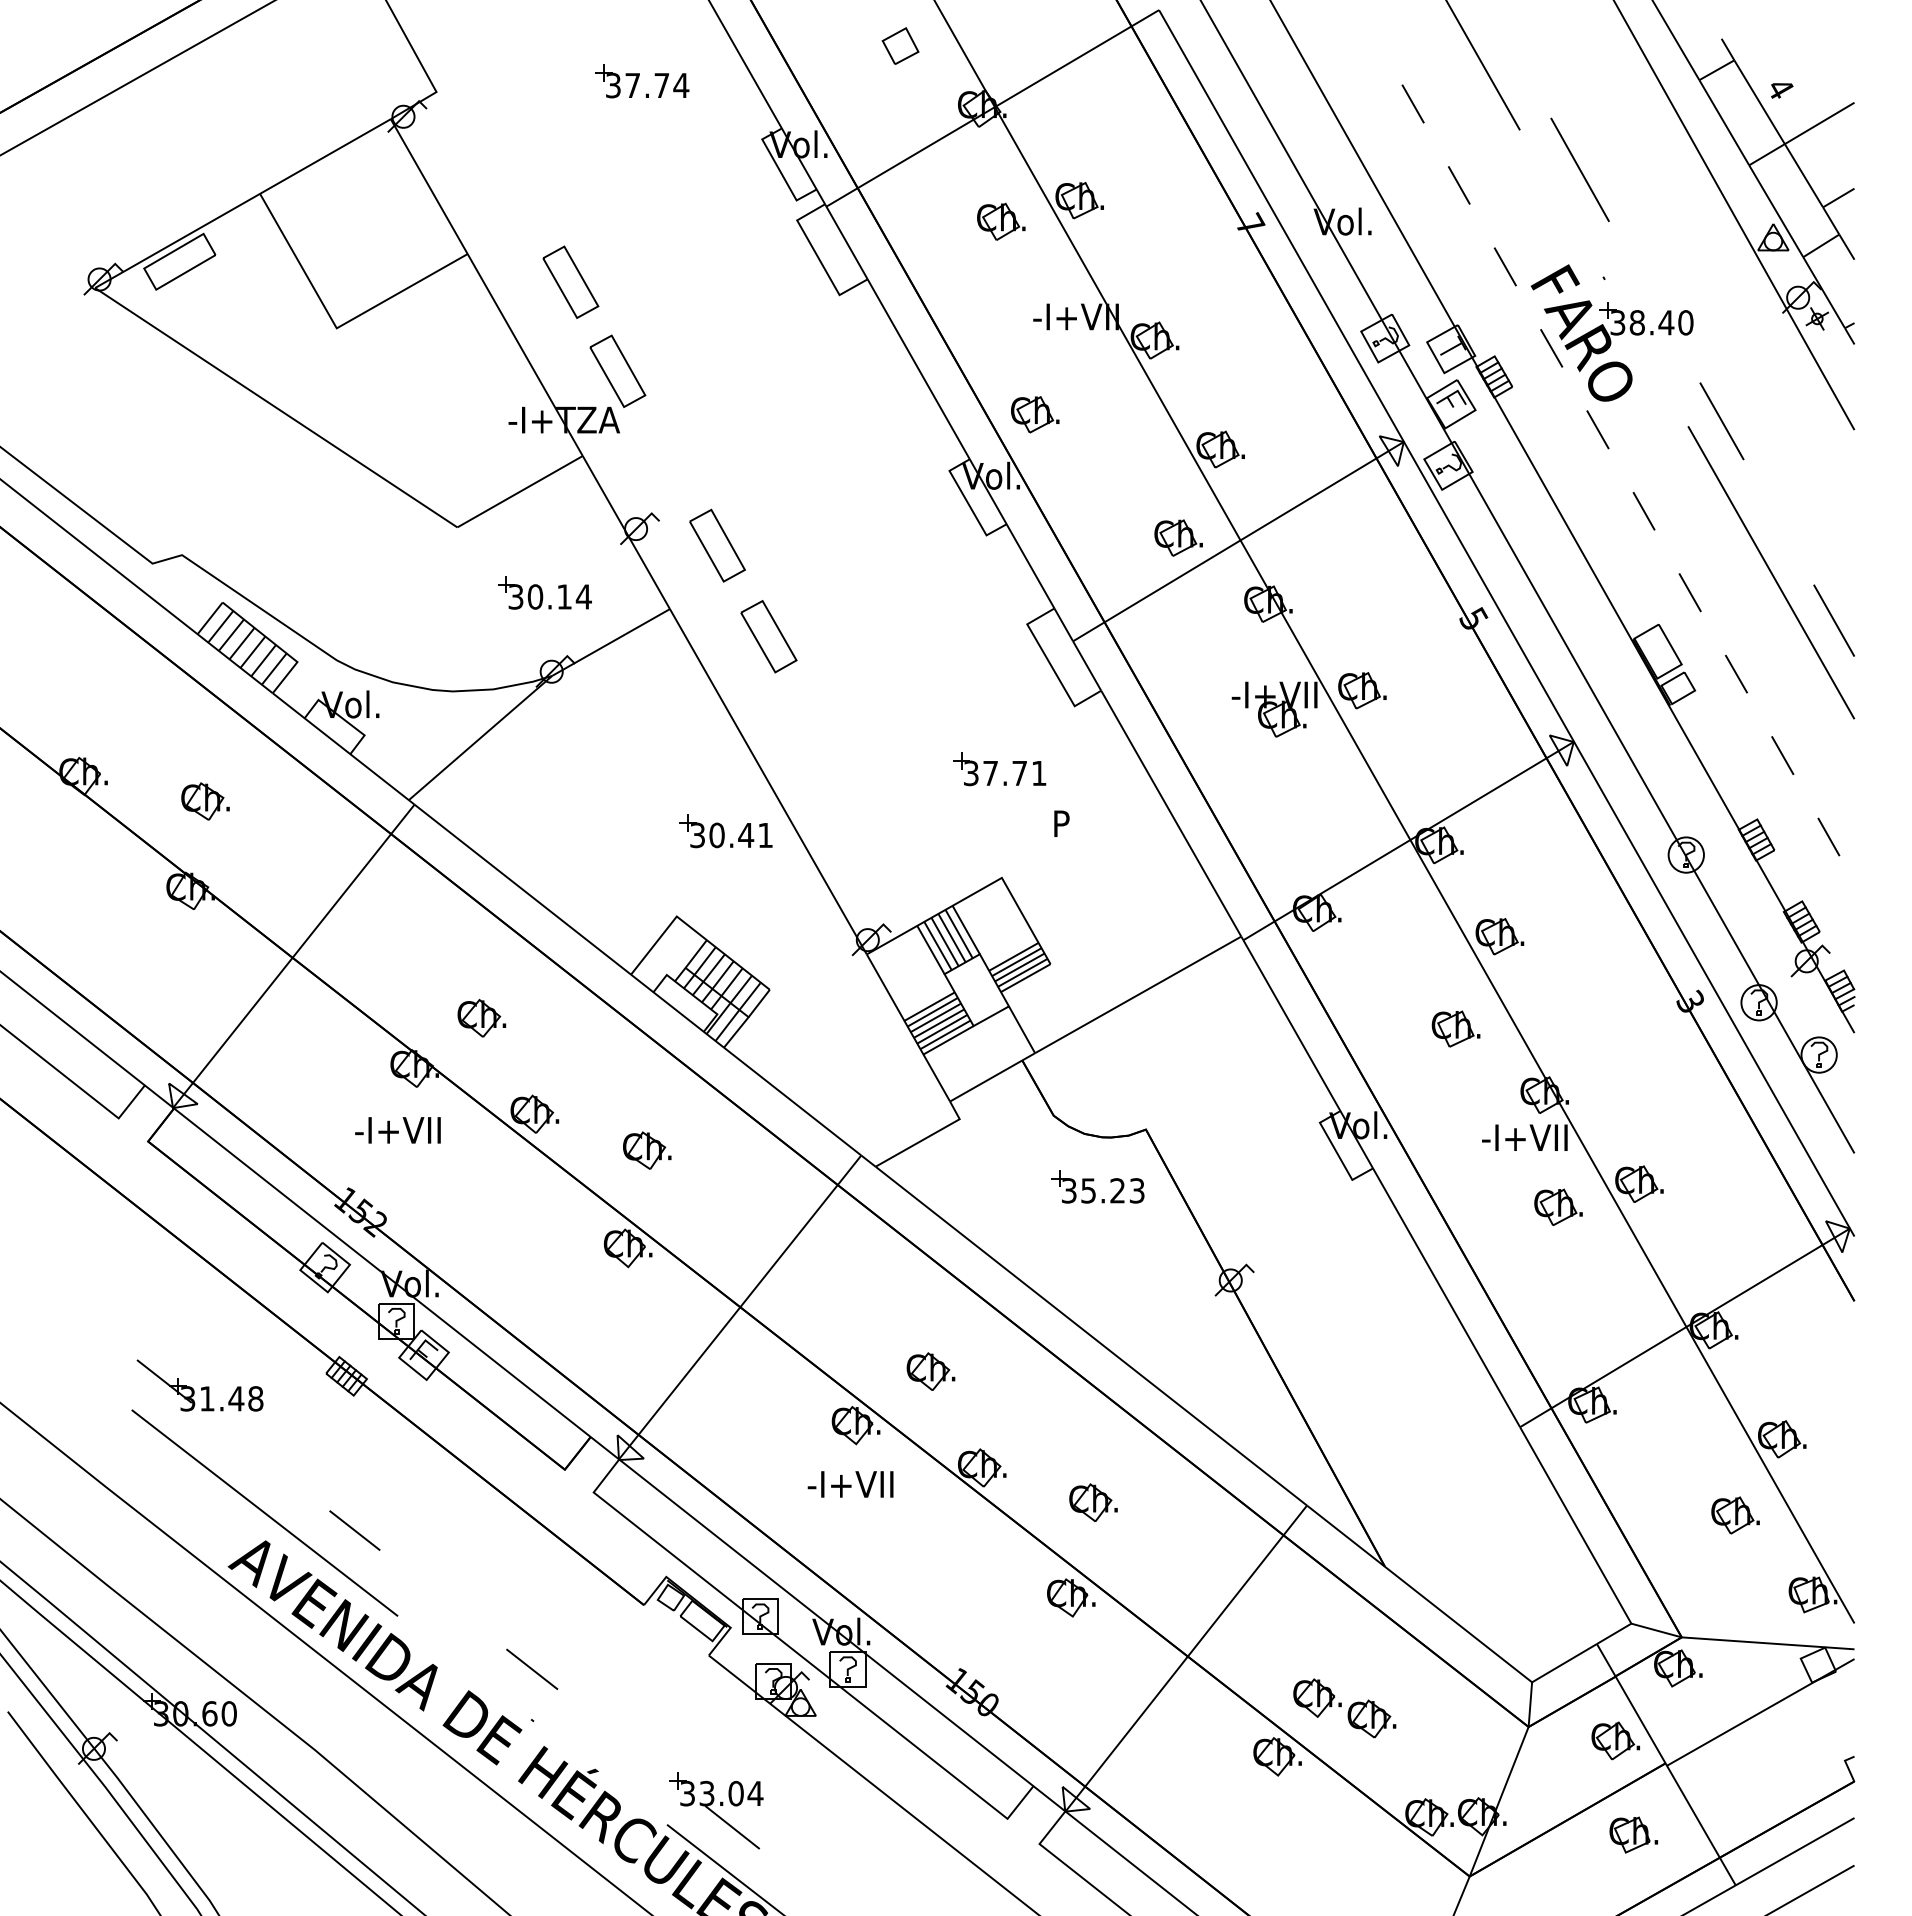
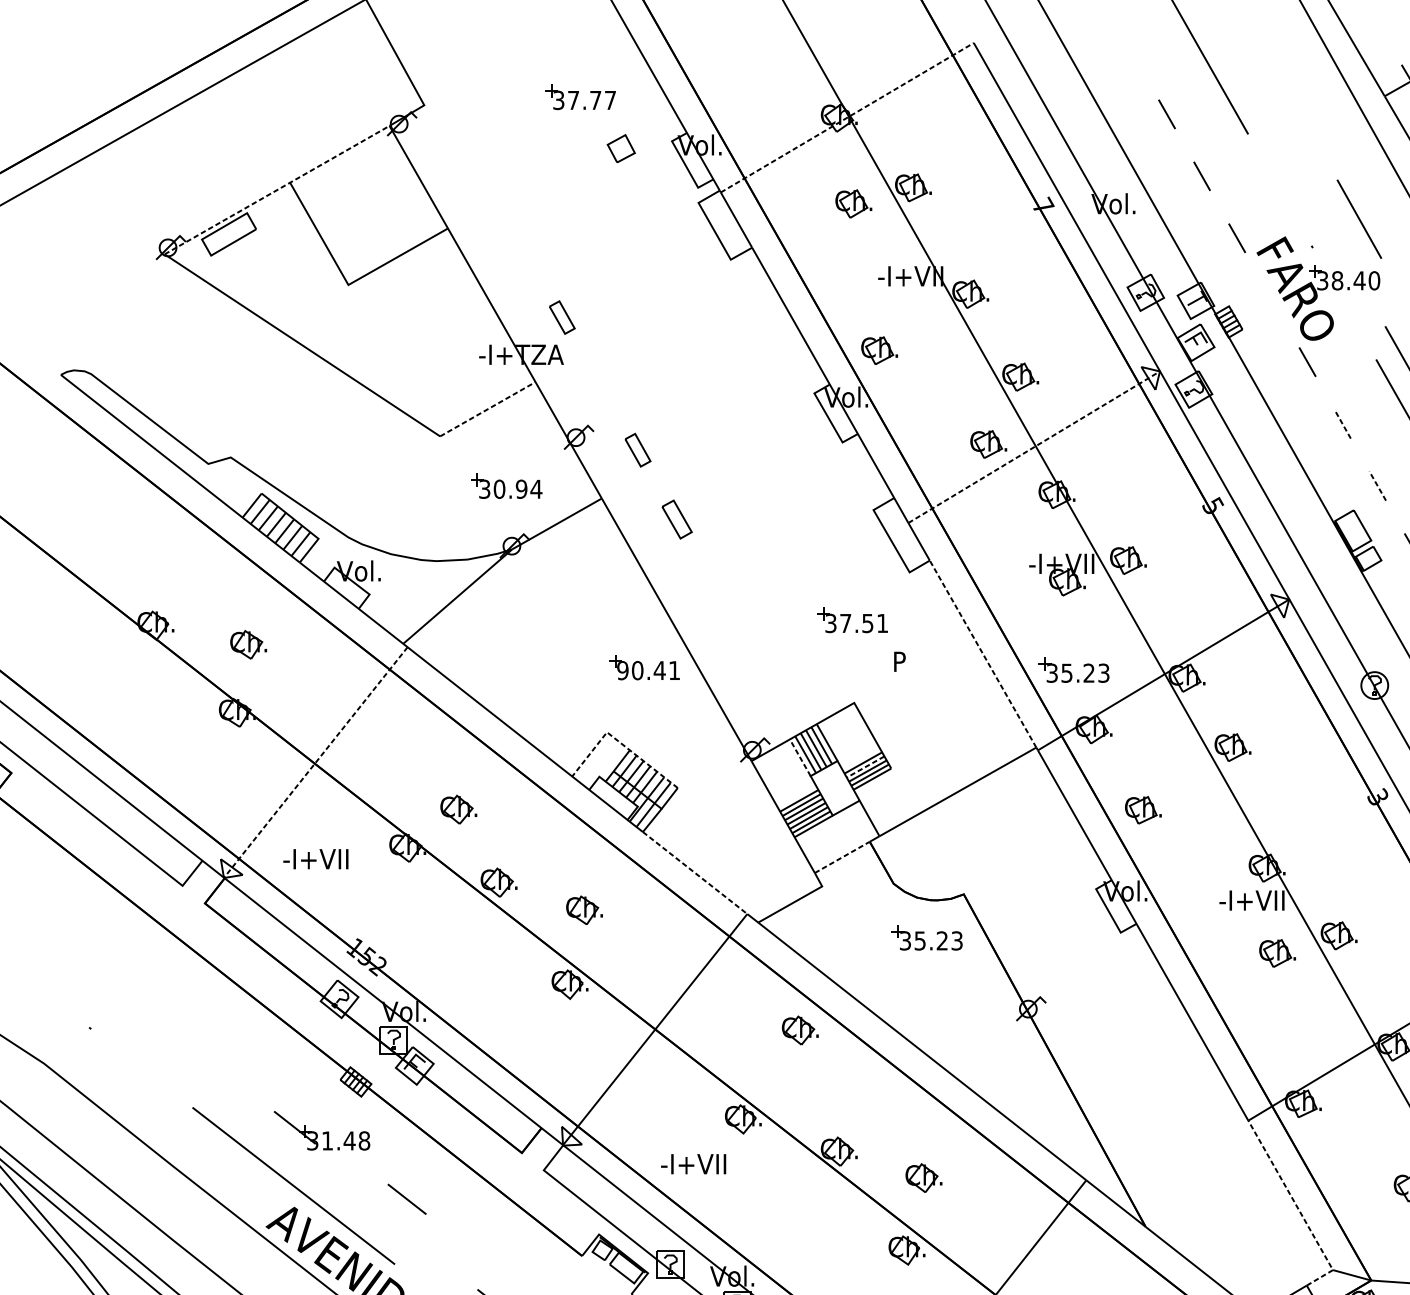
part: (900, 45) -> (621, 148), moved
text: (681, 85) -> (610, 100), 37.74 -> 37.77
line: (993, 108) -> (847, 117), solid -> dashed
line: (1579, 169) -> (1358, 218), moved
line: (243, 203) -> (277, 190), solid -> dashed
part: (570, 281) -> (526, 249), removed
line: (1551, 348) -> (1272, 300), removed
part: (617, 370) -> (561, 317), size x0.6
line: (520, 491) -> (488, 409), solid -> dashed
line: (1644, 511) -> (1342, 424), solid -> dashed
line: (1238, 541) -> (1034, 447), solid -> dashed
part: (717, 545) -> (637, 450), size x0.6
line: (1689, 592) -> (1377, 485), solid -> dashed
text: (564, 596) -> (521, 488), 30.14 -> 30.94
part: (768, 636) -> (676, 519), size x0.7
text: (1019, 773) -> (867, 623), 37.71 -> 37.51
line: (1171, 813) -> (983, 653), solid -> dashed
part: (1290, 834) -> (1073, 669), added
text: (697, 835) -> (622, 670), 30.41 -> 90.41
line: (694, 930) -> (620, 742), solid -> dashed
line: (930, 950) -> (799, 758), solid -> dashed
line: (293, 956) -> (315, 762), solid -> dashed
line: (1016, 962) -> (865, 767), solid -> dashed
part: (1455, 1028) -> (1142, 809), moved
line: (986, 1081) -> (842, 857), solid -> dashed
line: (793, 1101) -> (695, 872), solid -> dashed
text: (397, 1130) -> (315, 859), moved
part: (930, 1371) -> (799, 1030), moved
part: (199, 1385) -> (321, 1130), moved
text: (850, 1484) -> (693, 1164), moved
line: (354, 1530) -> (406, 1199), moved
line: (1586, 1543) -> (1298, 1209), solid -> dashed

